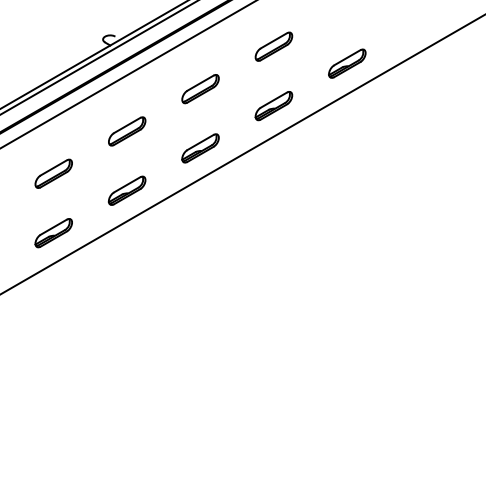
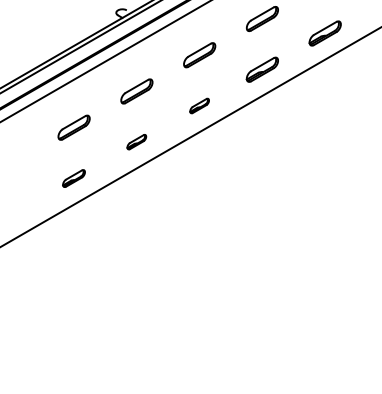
part: (200, 148) -> (199, 106), size x0.6
part: (126, 190) -> (136, 141), size x0.6
part: (53, 233) -> (73, 178), size x0.7

